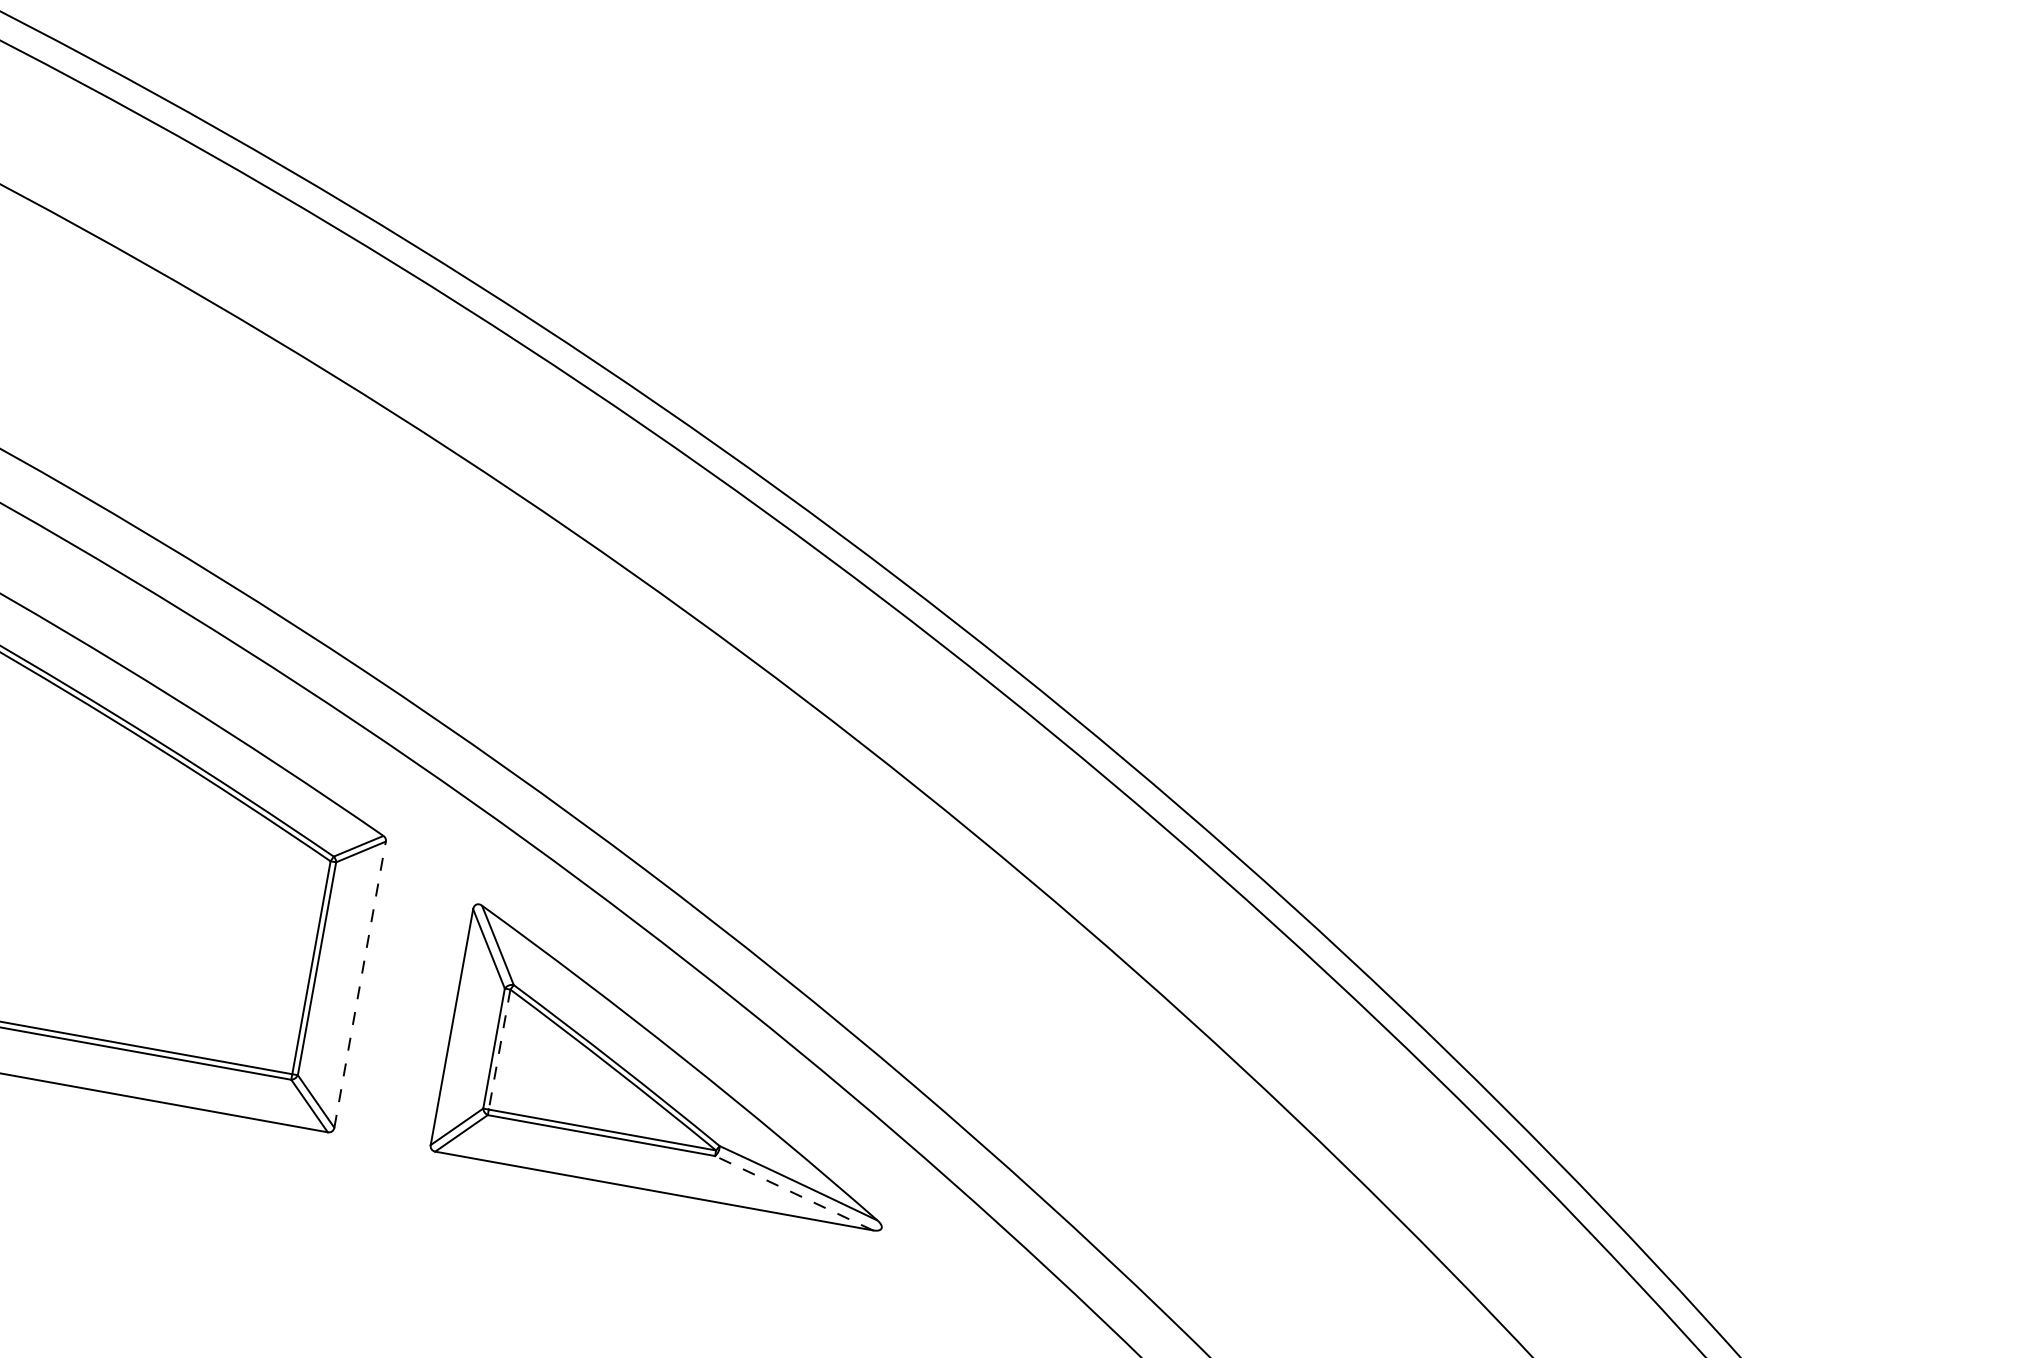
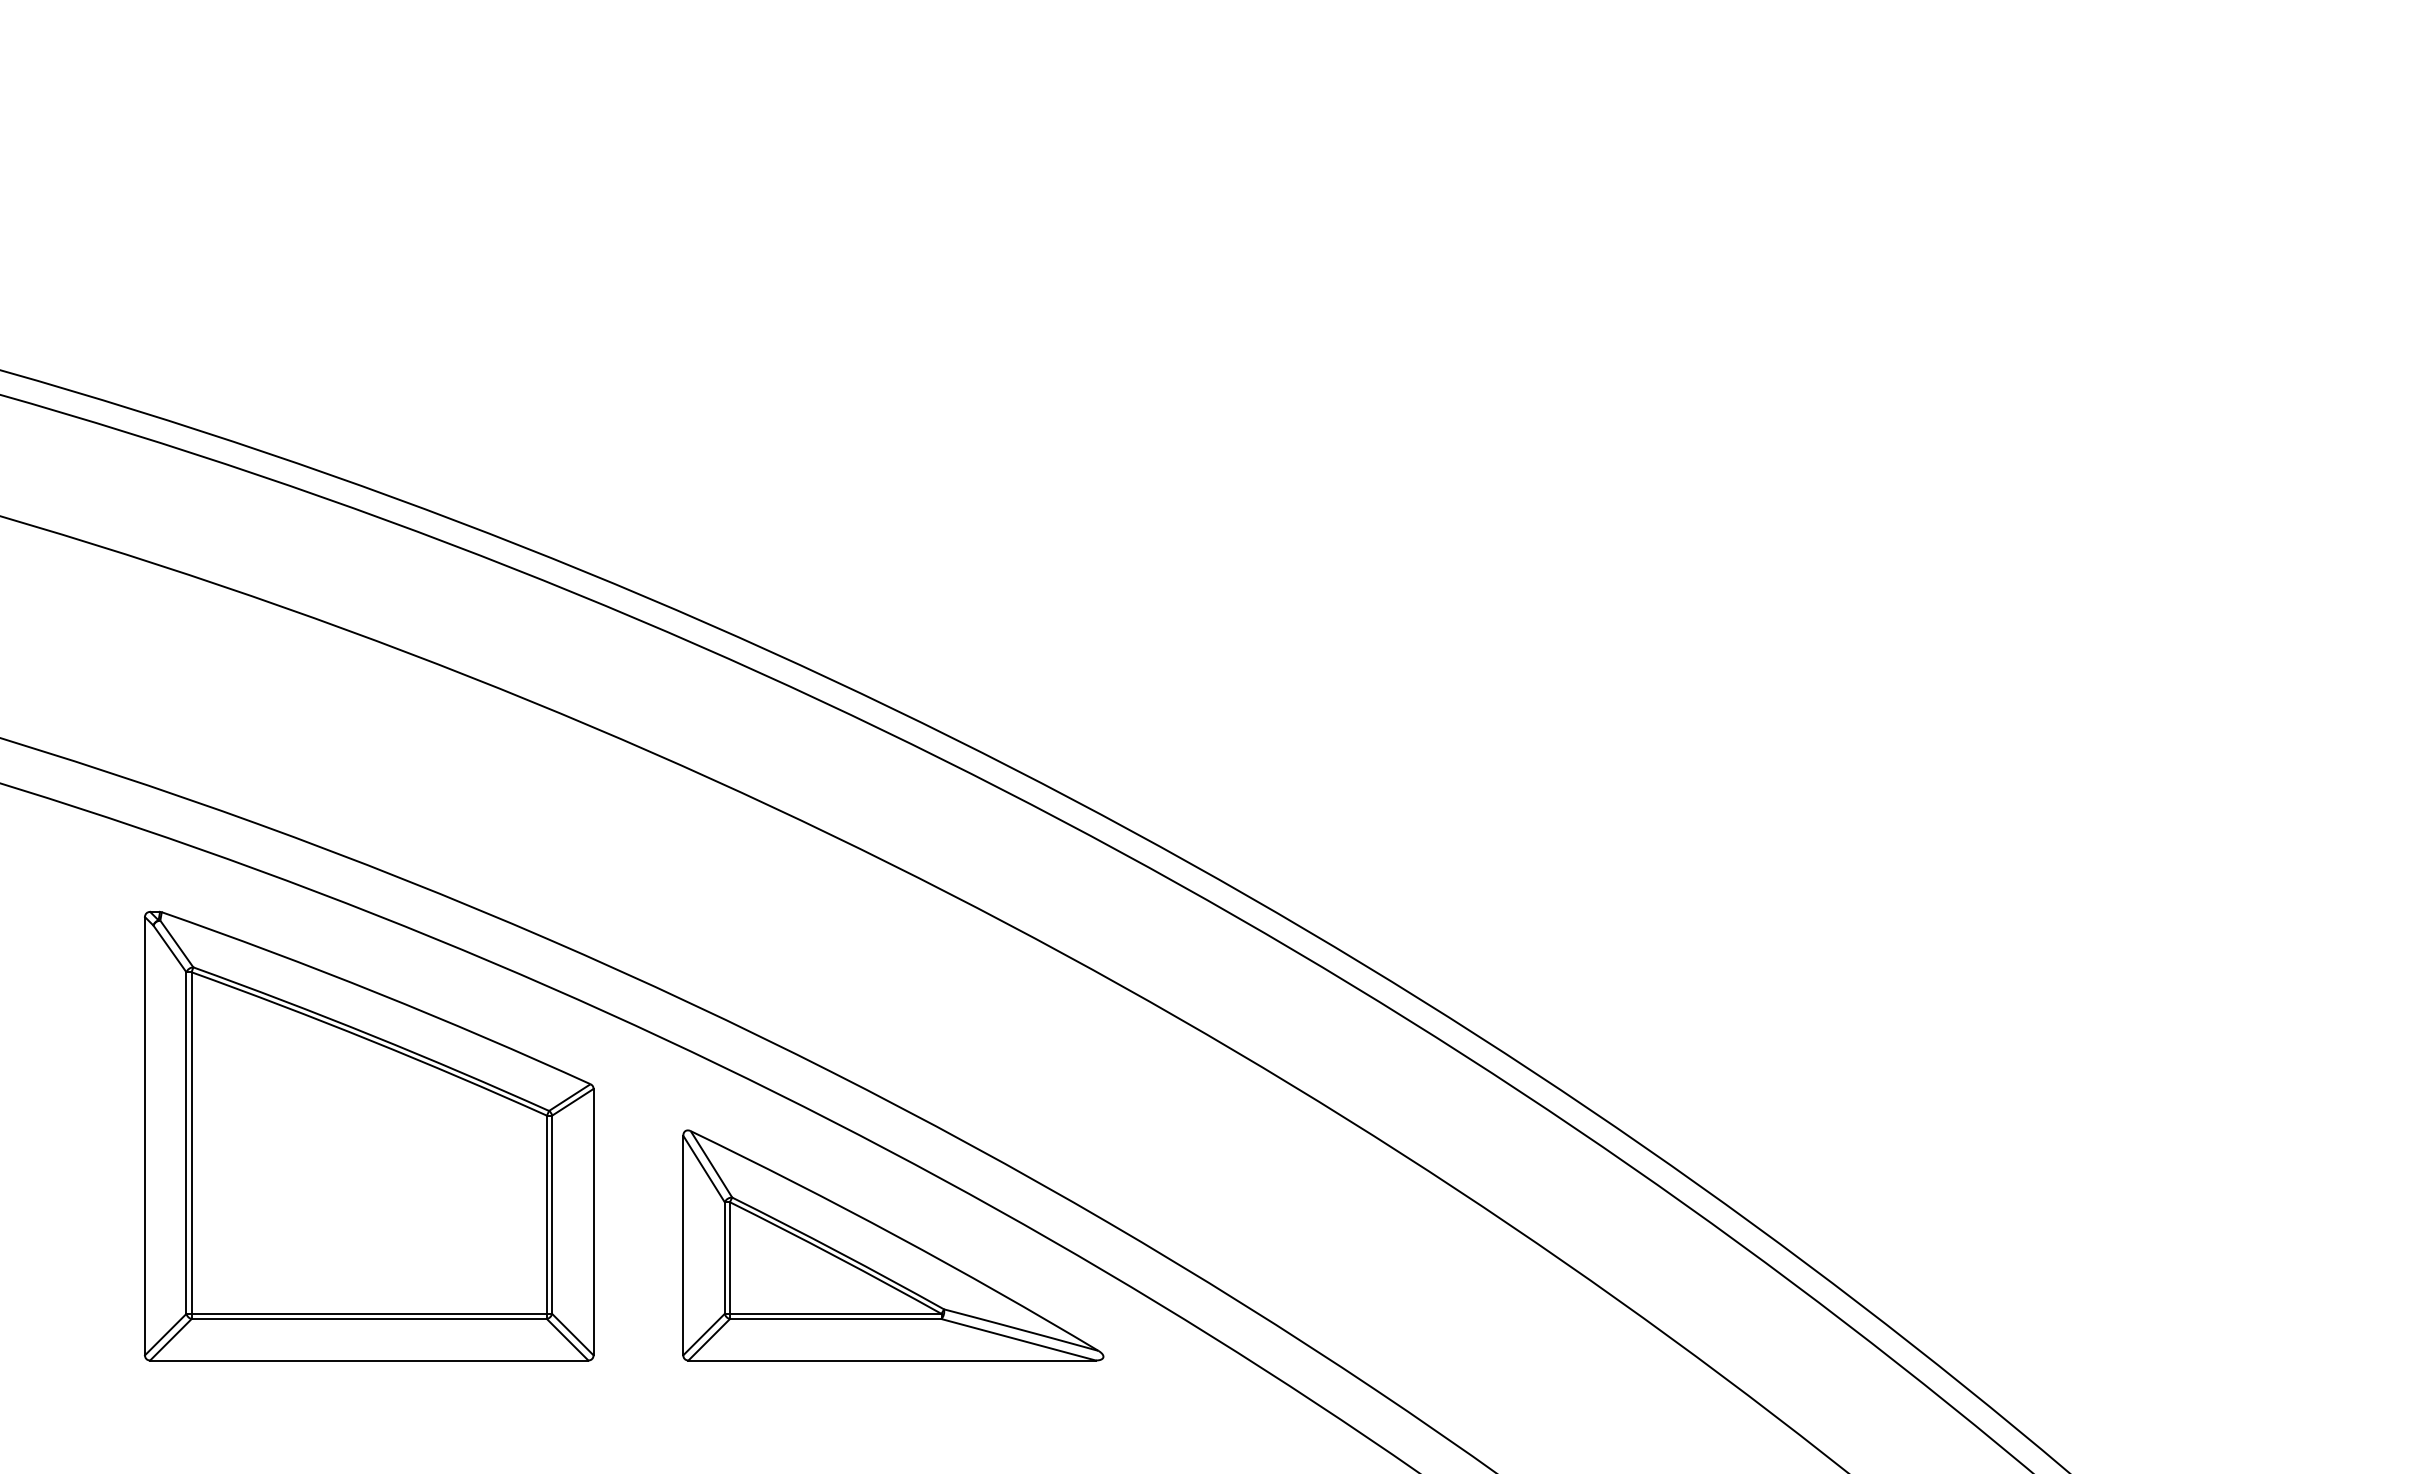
line: (360, 983) -> (593, 1221), dashed -> solid
line: (499, 1049) -> (729, 1258), dashed -> solid
line: (793, 1192) -> (1018, 1339), dashed -> solid

